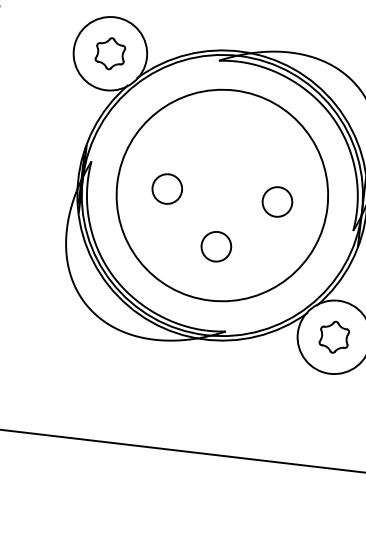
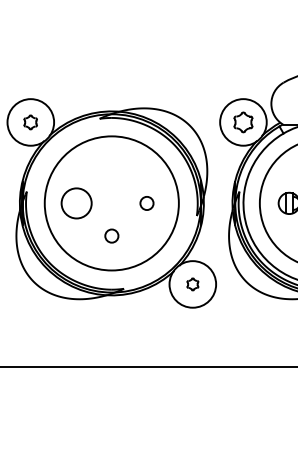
part: (109, 53) -> (30, 122), size x0.7
circle: (167, 189) -> (76, 203), size x1.6
circle: (276, 202) -> (146, 203), size x0.7
circle: (215, 245) -> (111, 235), size x0.7
part: (333, 337) -> (192, 284), size x0.6

